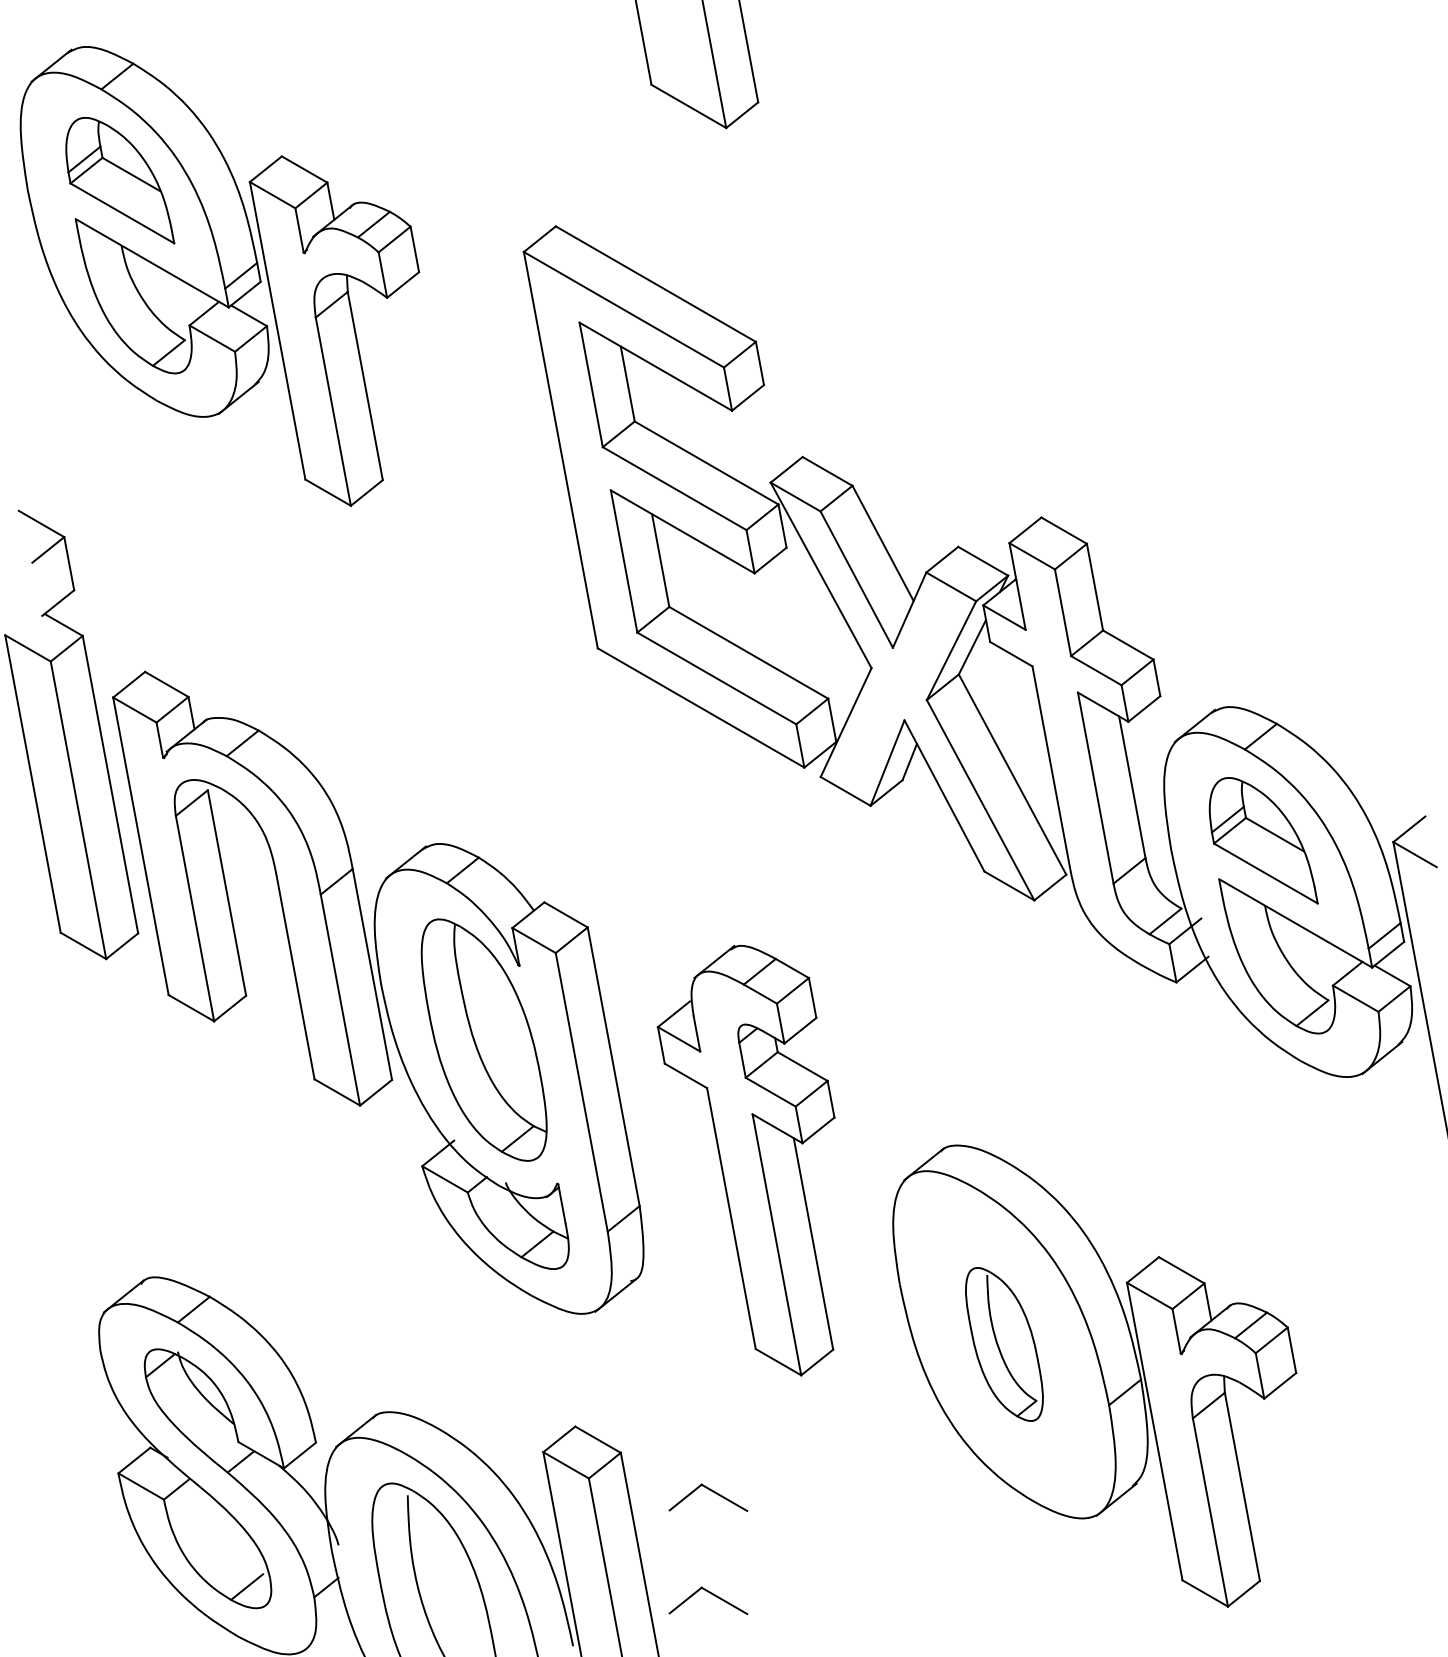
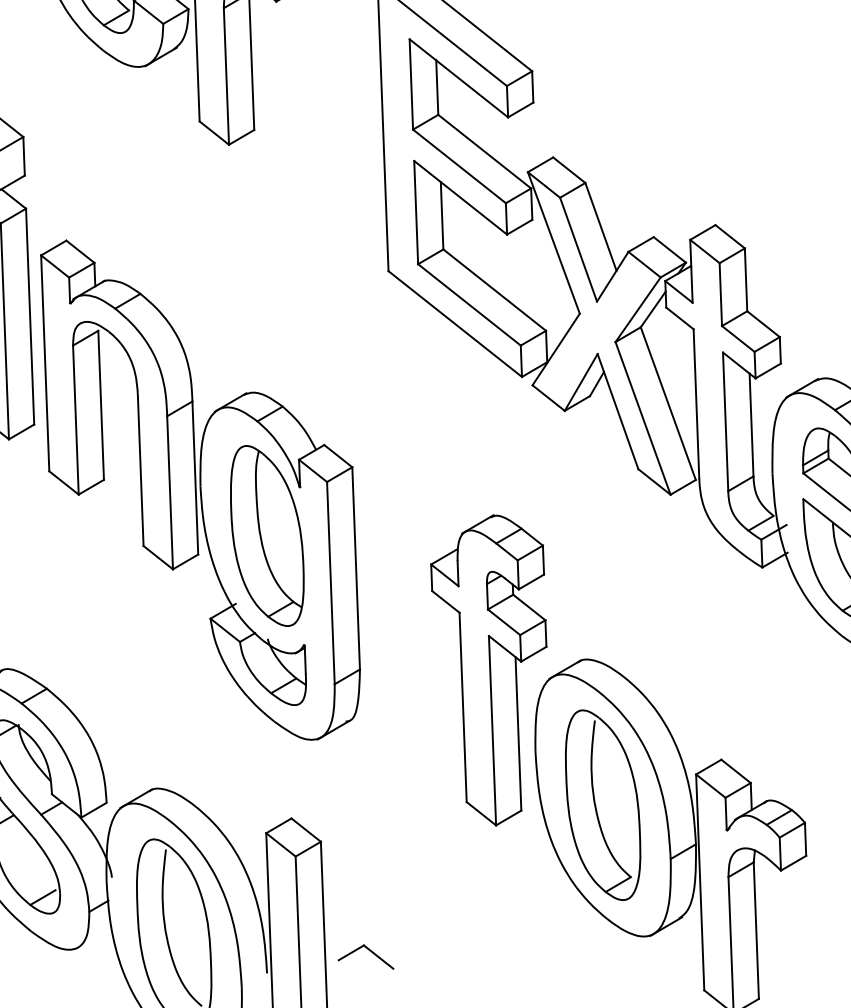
part: (745, 1160) -> (479, 667), moved
part: (1004, 1344) -> (603, 805), size x1.67
part: (711, 1491) -> (380, 878), removed

